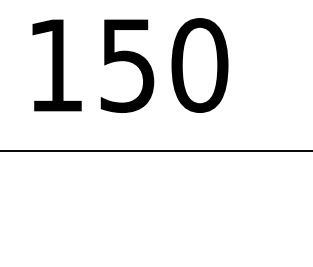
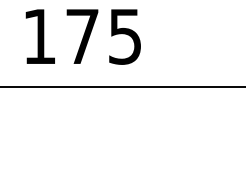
text: (164, 65) -> (104, 36), 150 -> 175

